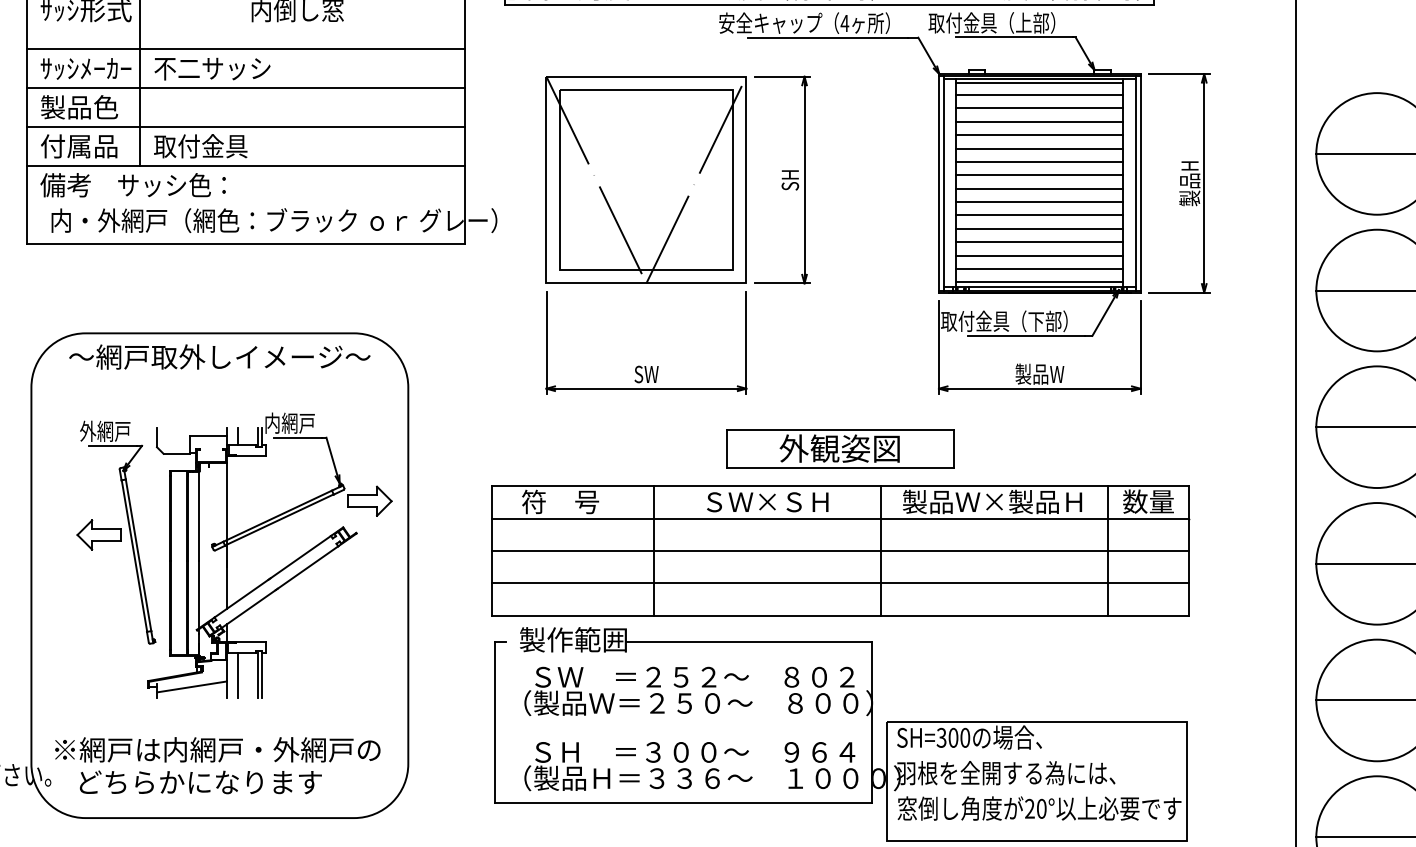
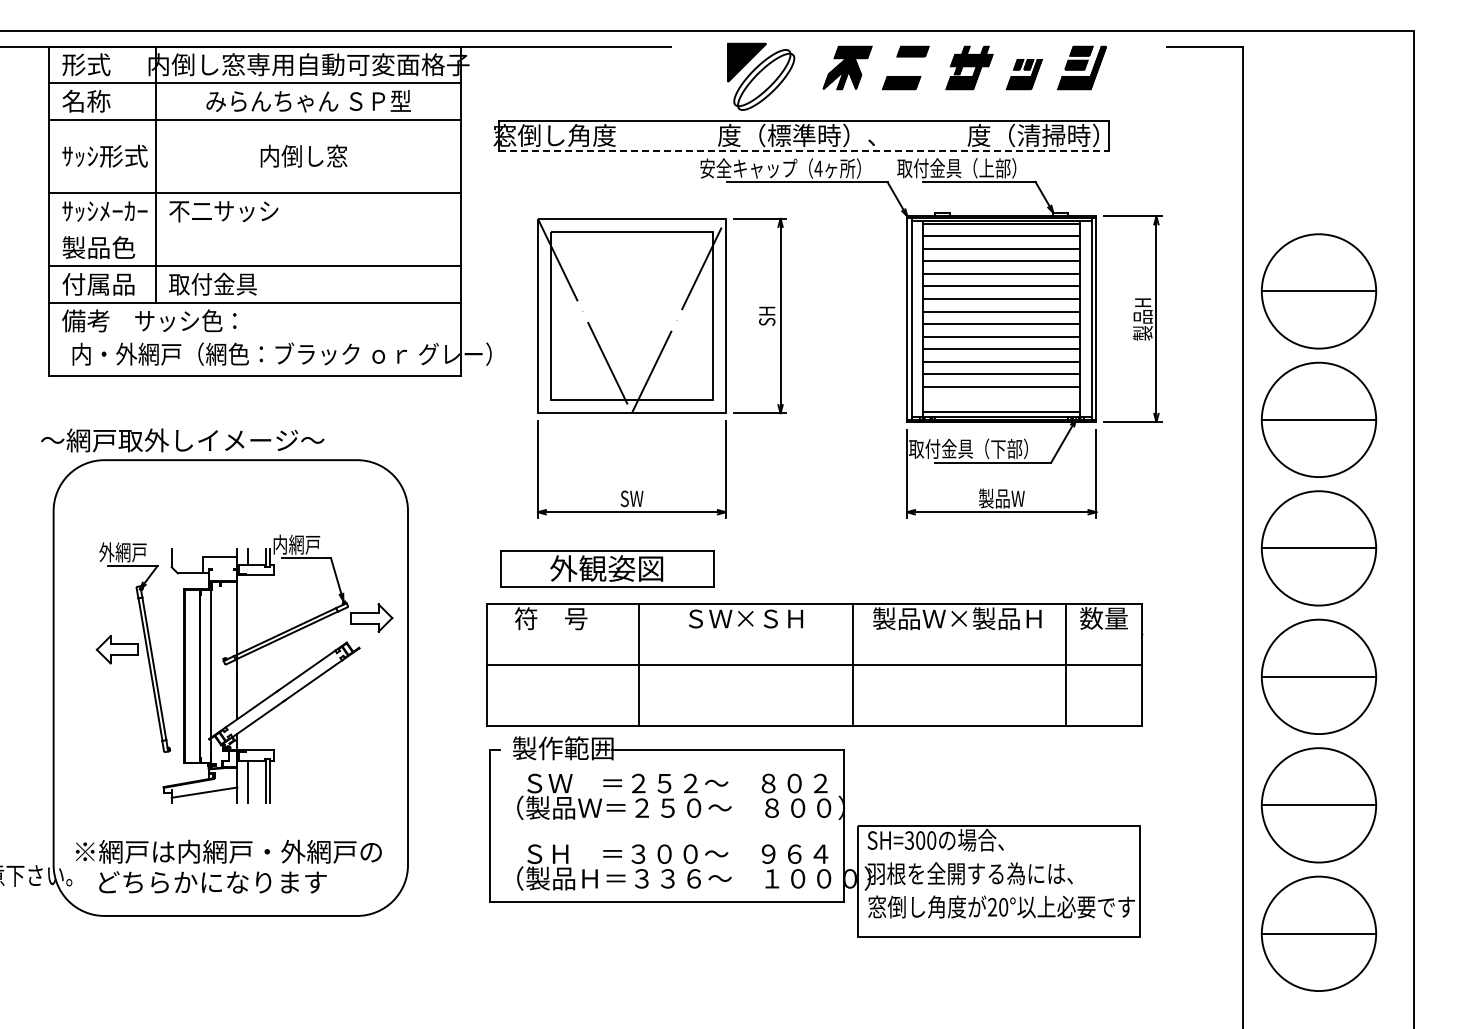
line: (829, 5) -> (804, 151), solid -> dashed
line: (245, 88) -> (254, 229), removed
line: (1039, 268) -> (1001, 399), removed
text: (219, 357) -> (182, 440), moved
part: (840, 448) -> (607, 568), moved
line: (840, 518) -> (814, 634), removed
line: (840, 583) -> (814, 695), removed

